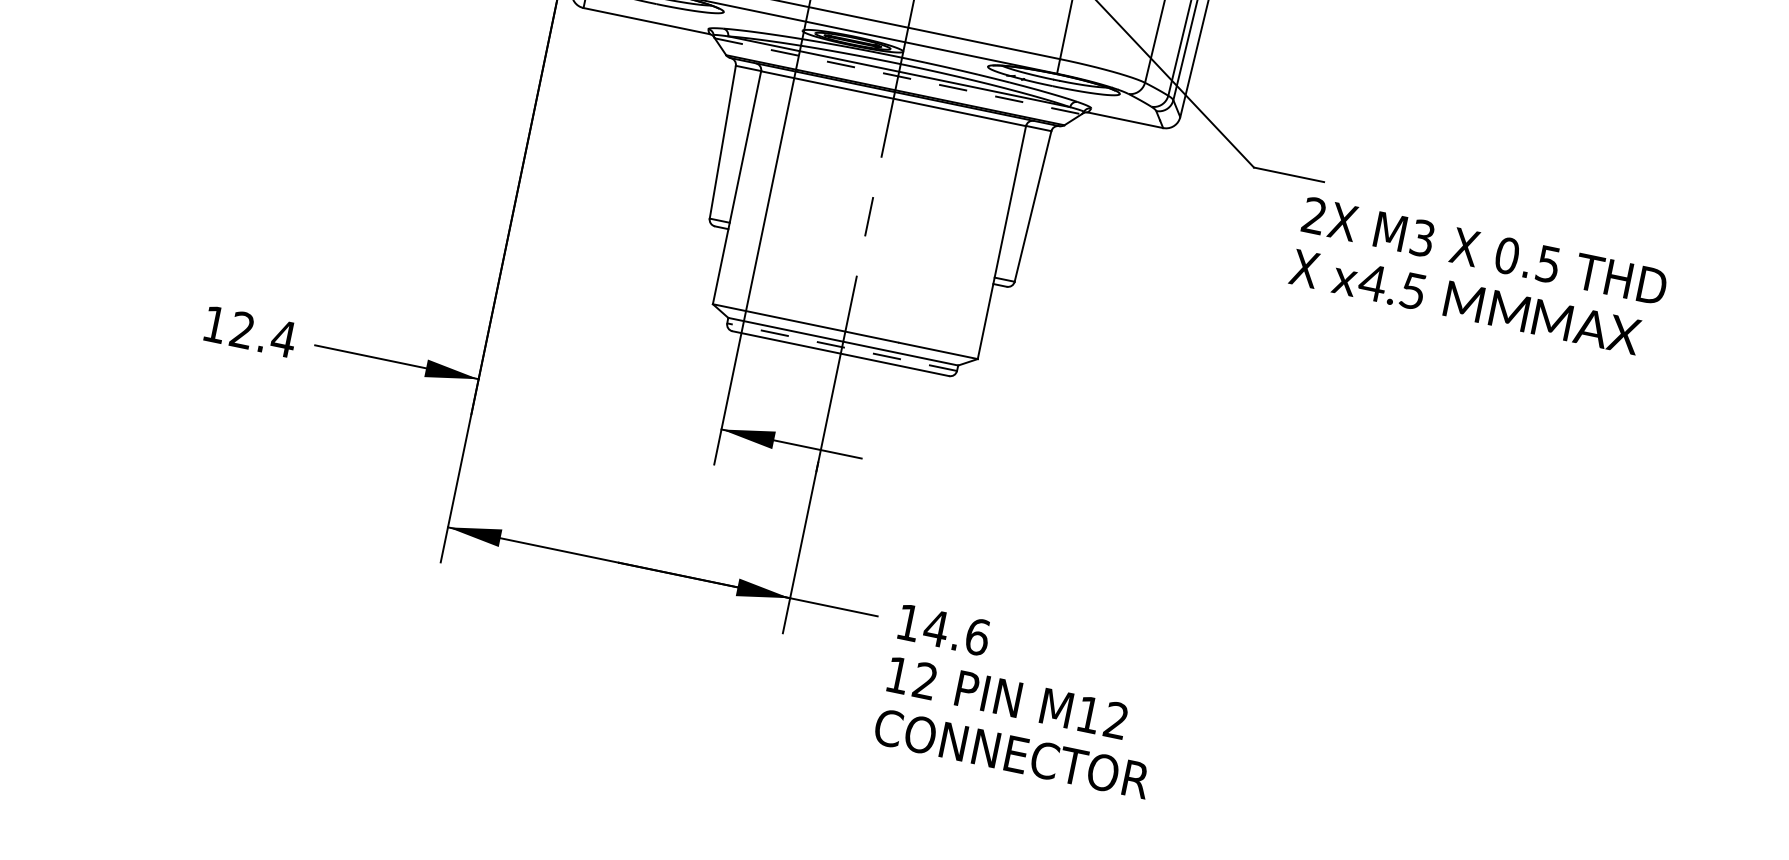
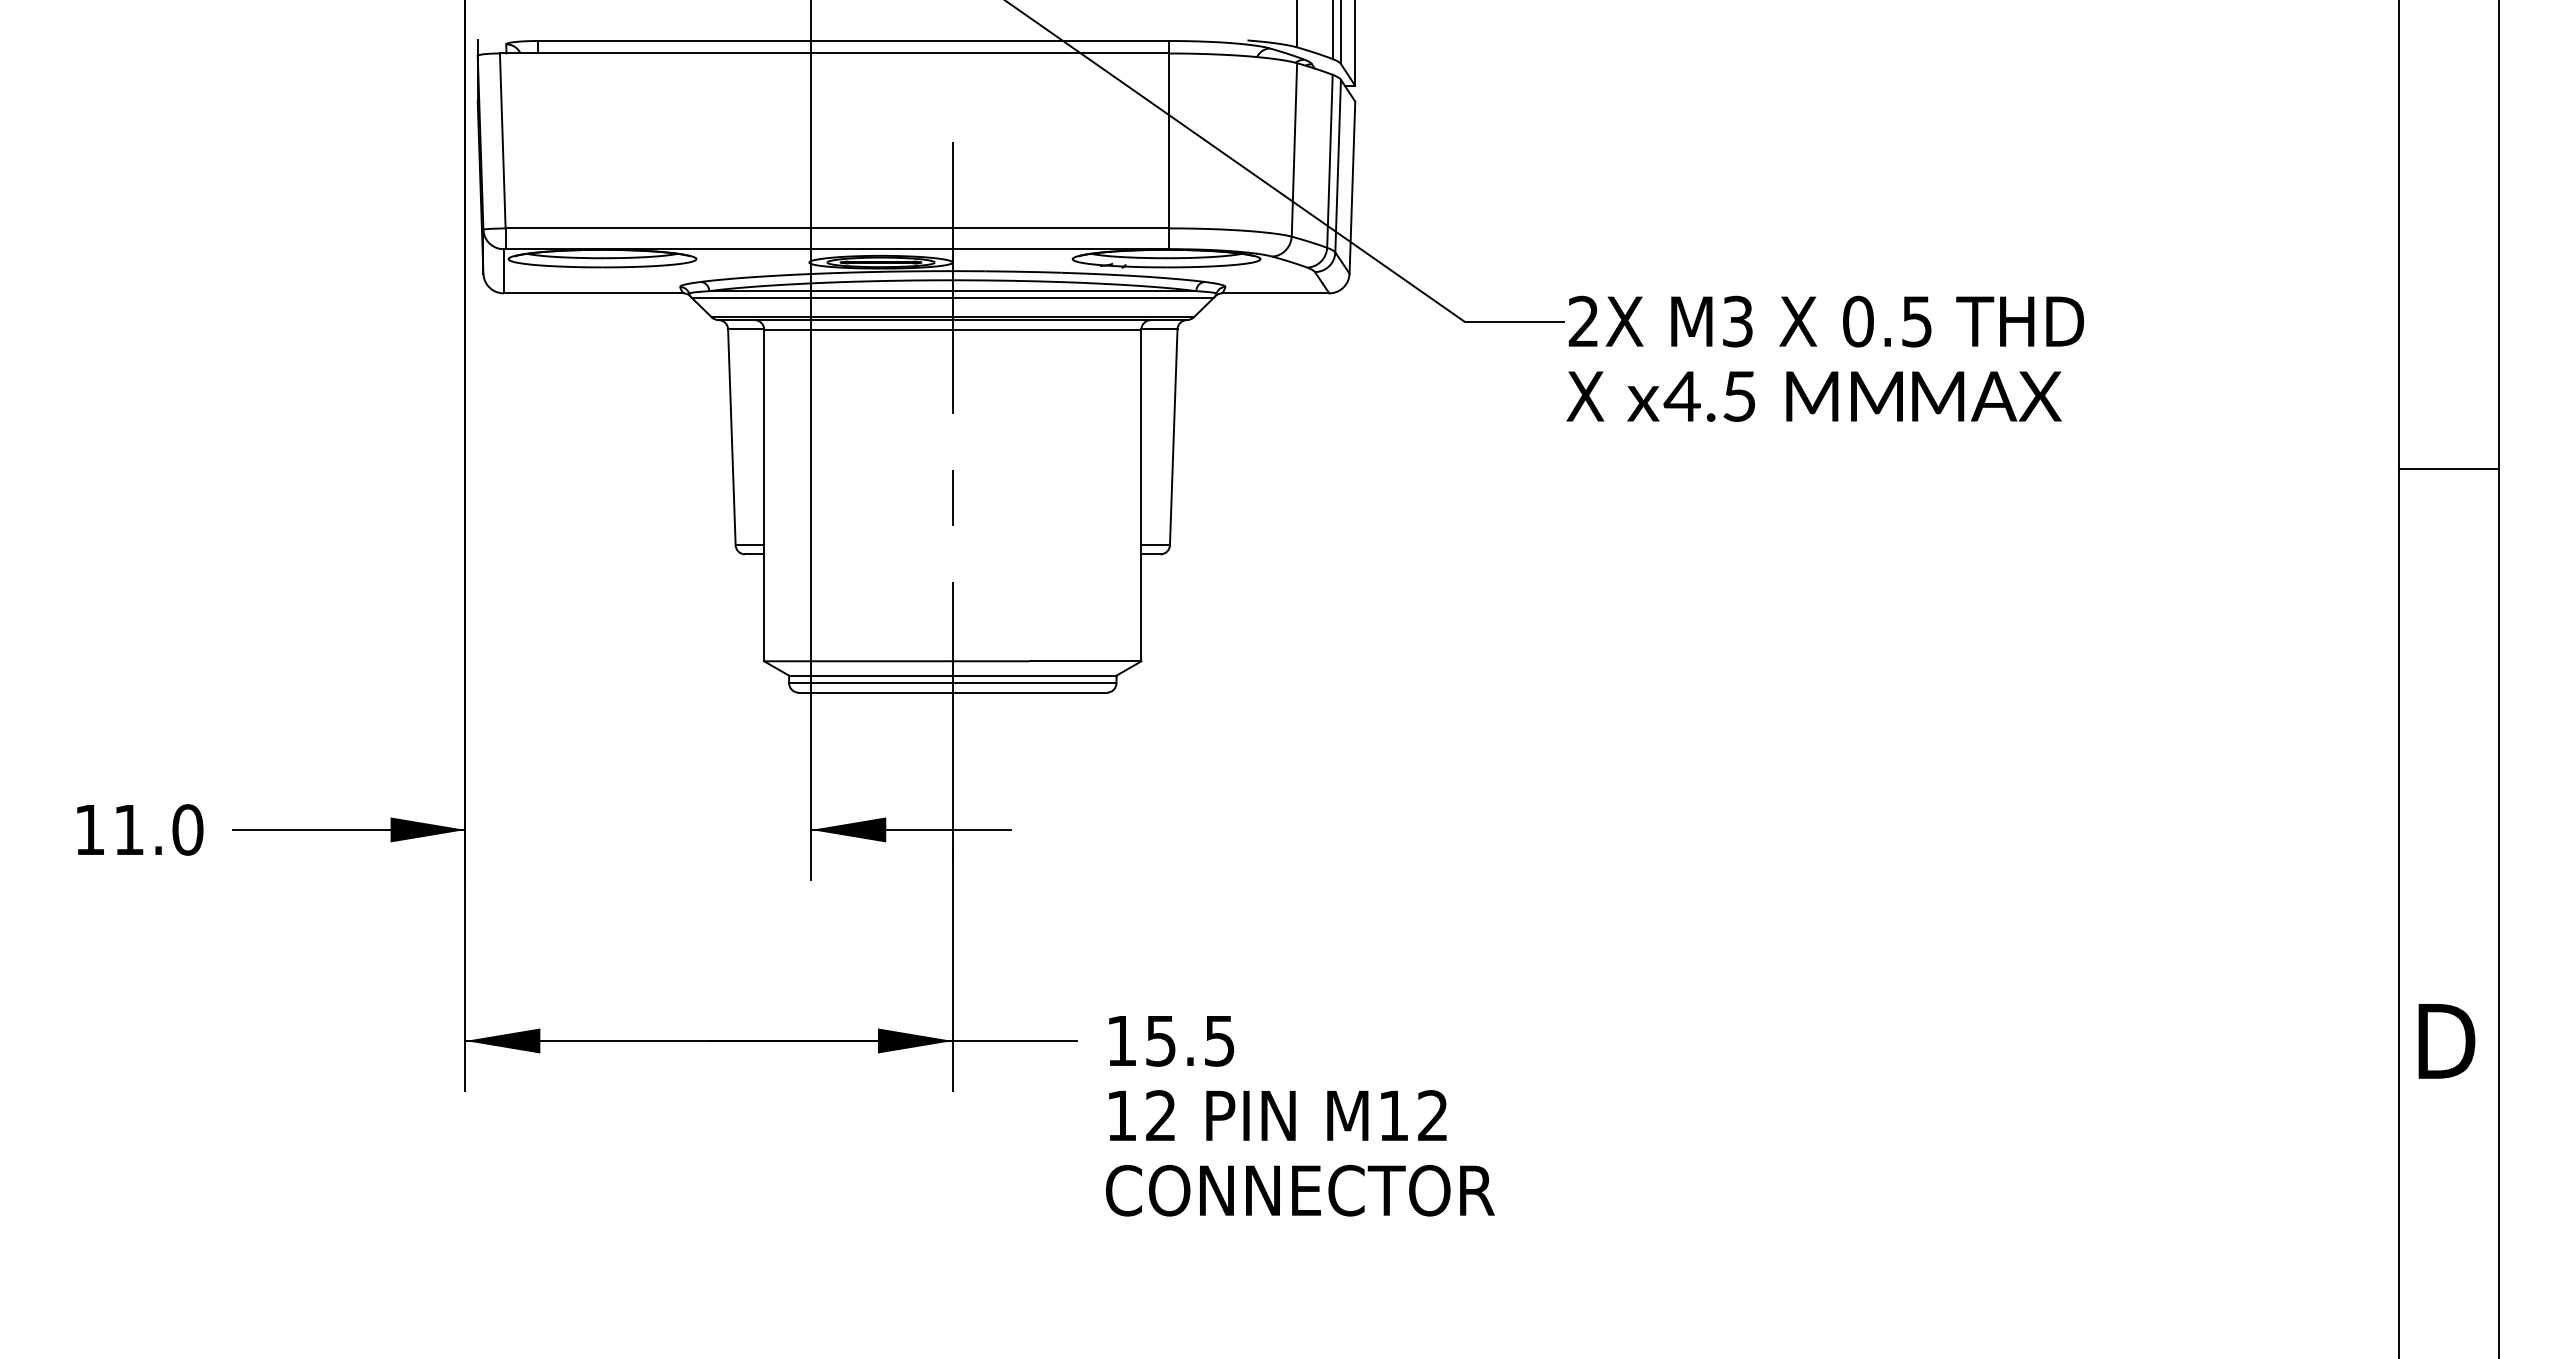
line: (898, 76) -> (953, 297), dashed -> solid
text: (1478, 276) -> (1824, 358), moved
text: (263, 334) -> (159, 829), 12.4 -> 11.0
line: (841, 347) -> (952, 683), dashed -> solid
text: (956, 632) -> (1189, 1040), 14.6 -> 15.5

